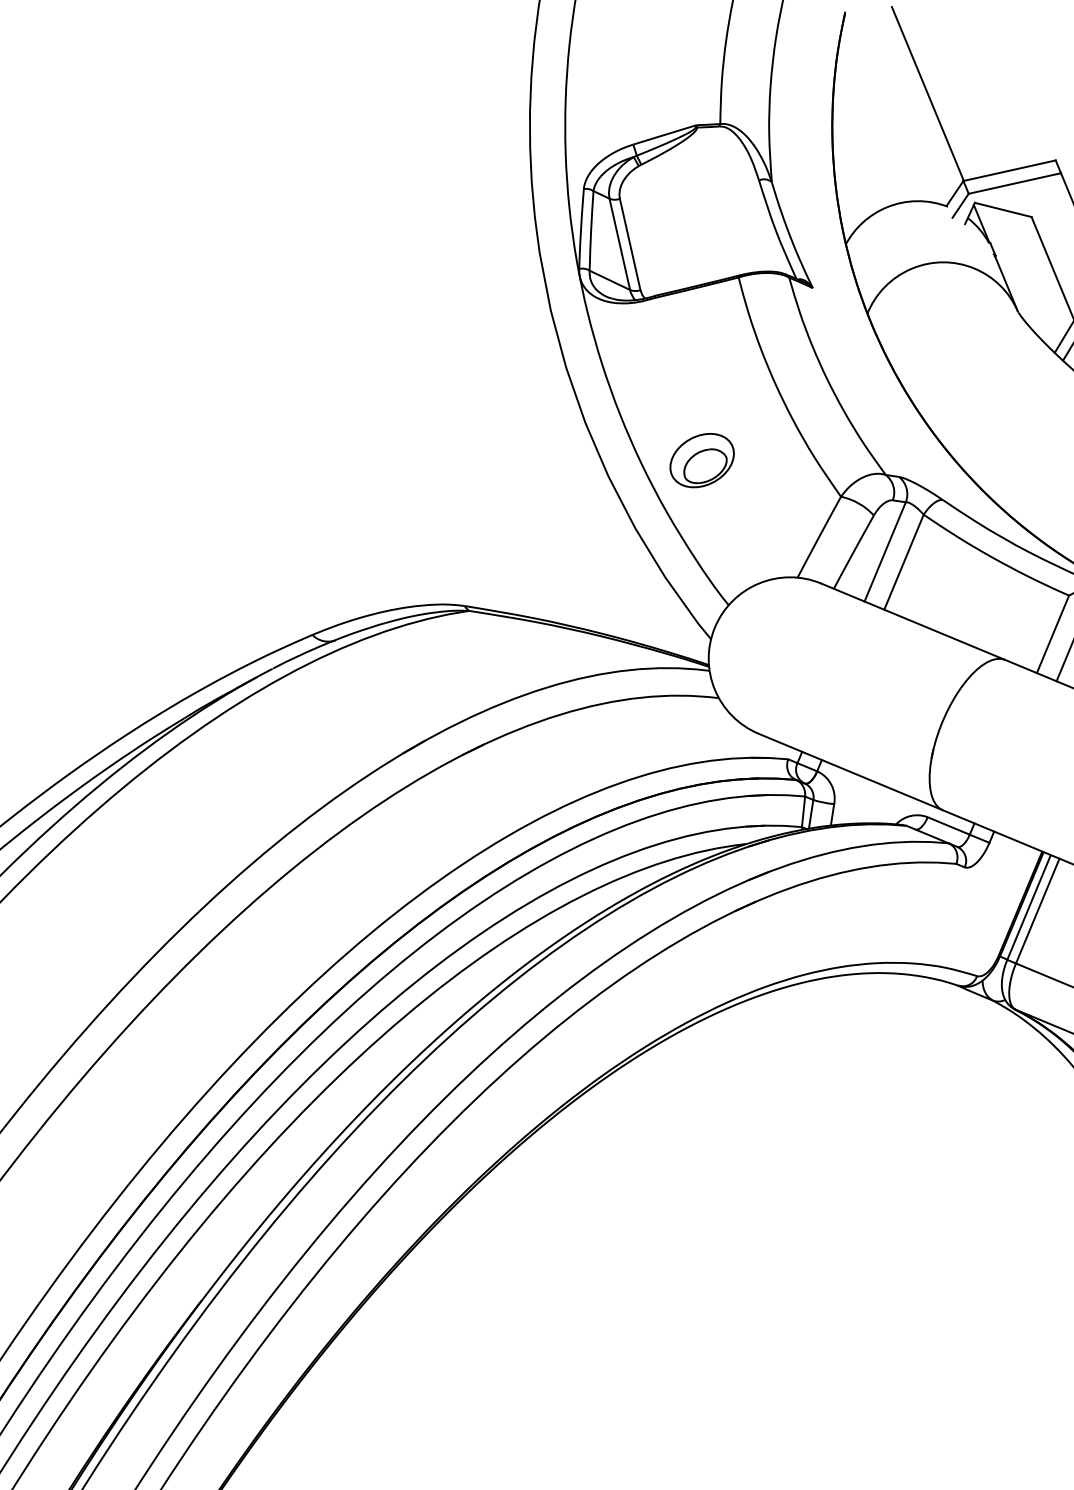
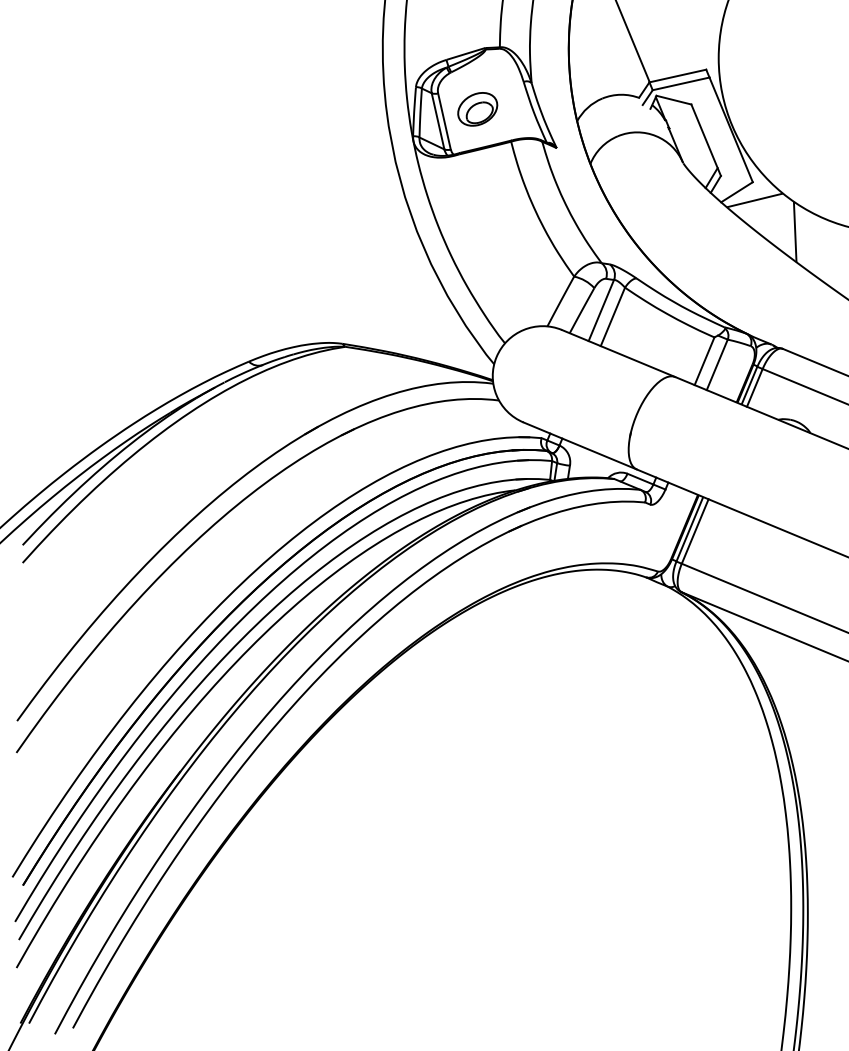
part: (701, 460) -> (477, 109), moved

